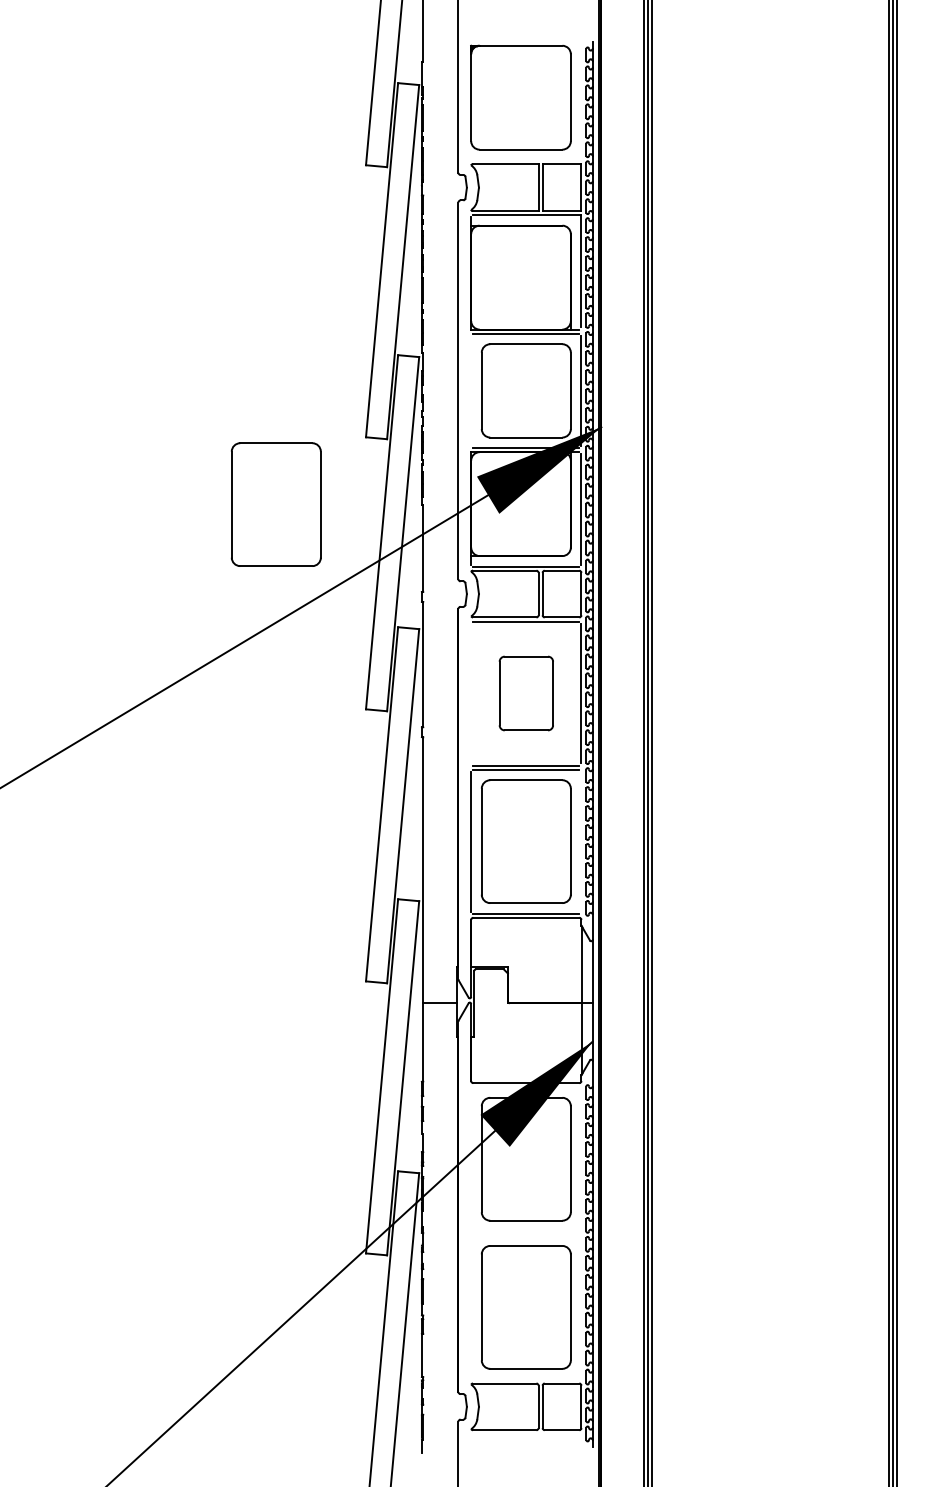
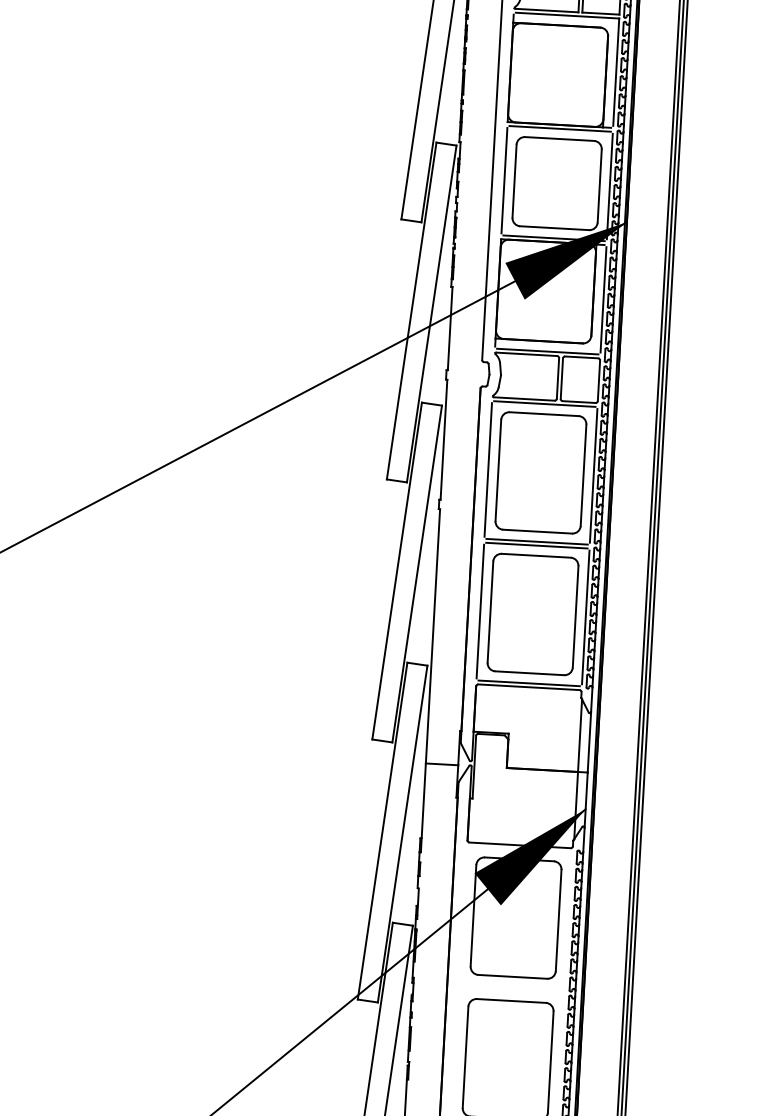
line: (471, 390) -> (504, 180), added
part: (276, 504) -> (312, 278), removed
line: (471, 693) -> (488, 469), added
part: (526, 693) -> (541, 472), size x1.67
line: (581, 841) -> (585, 617), added

